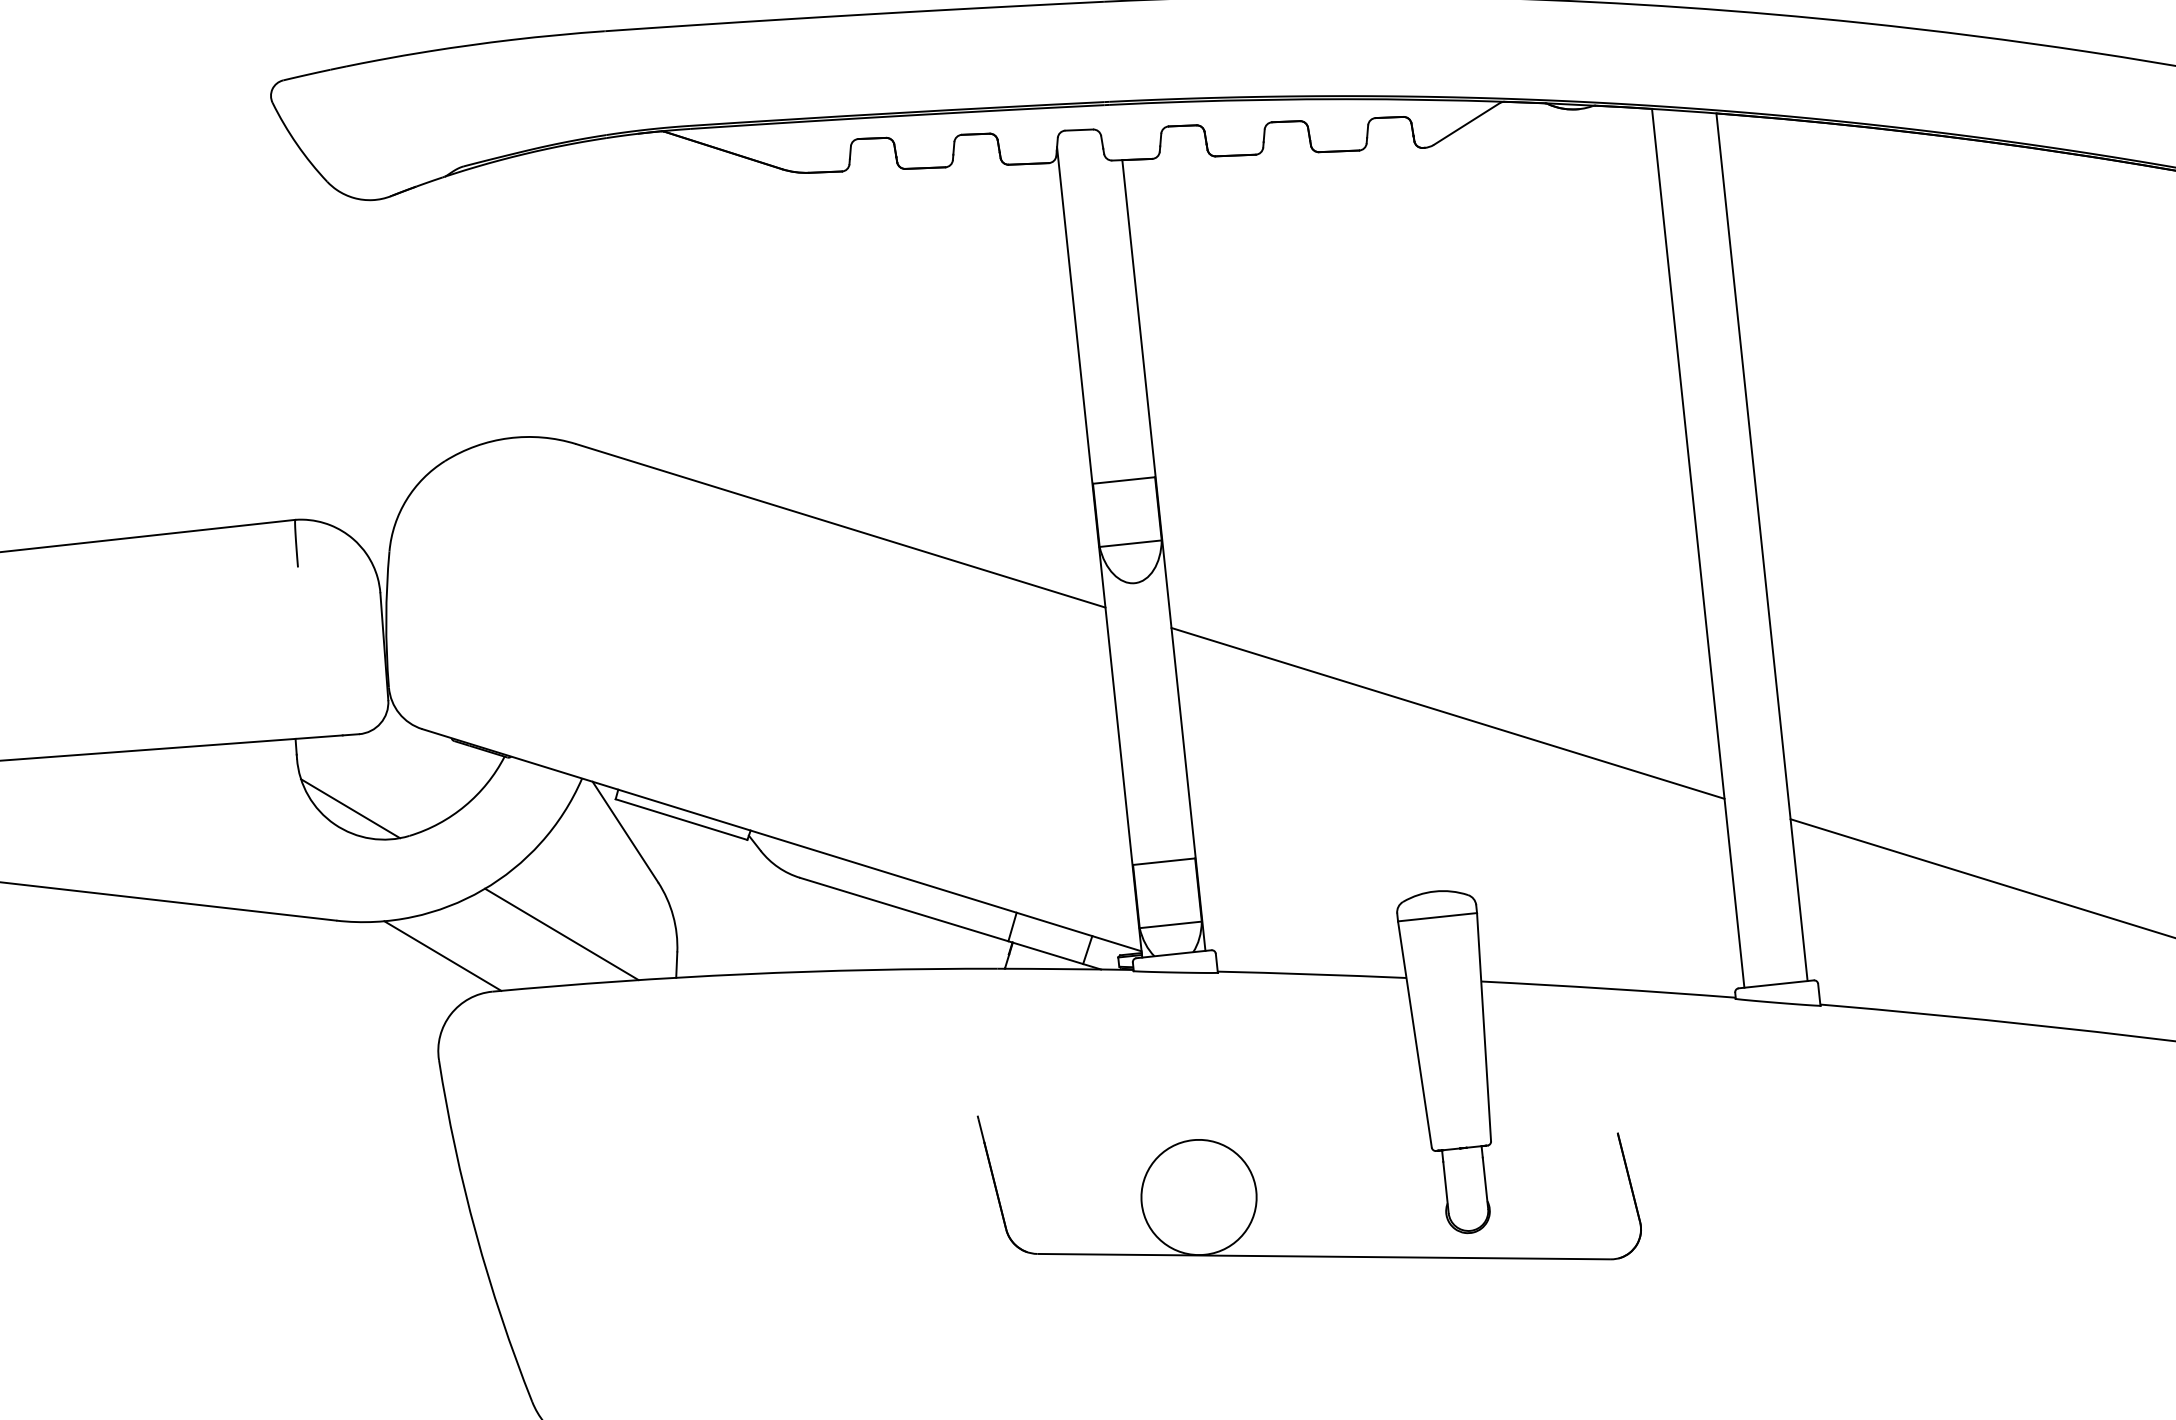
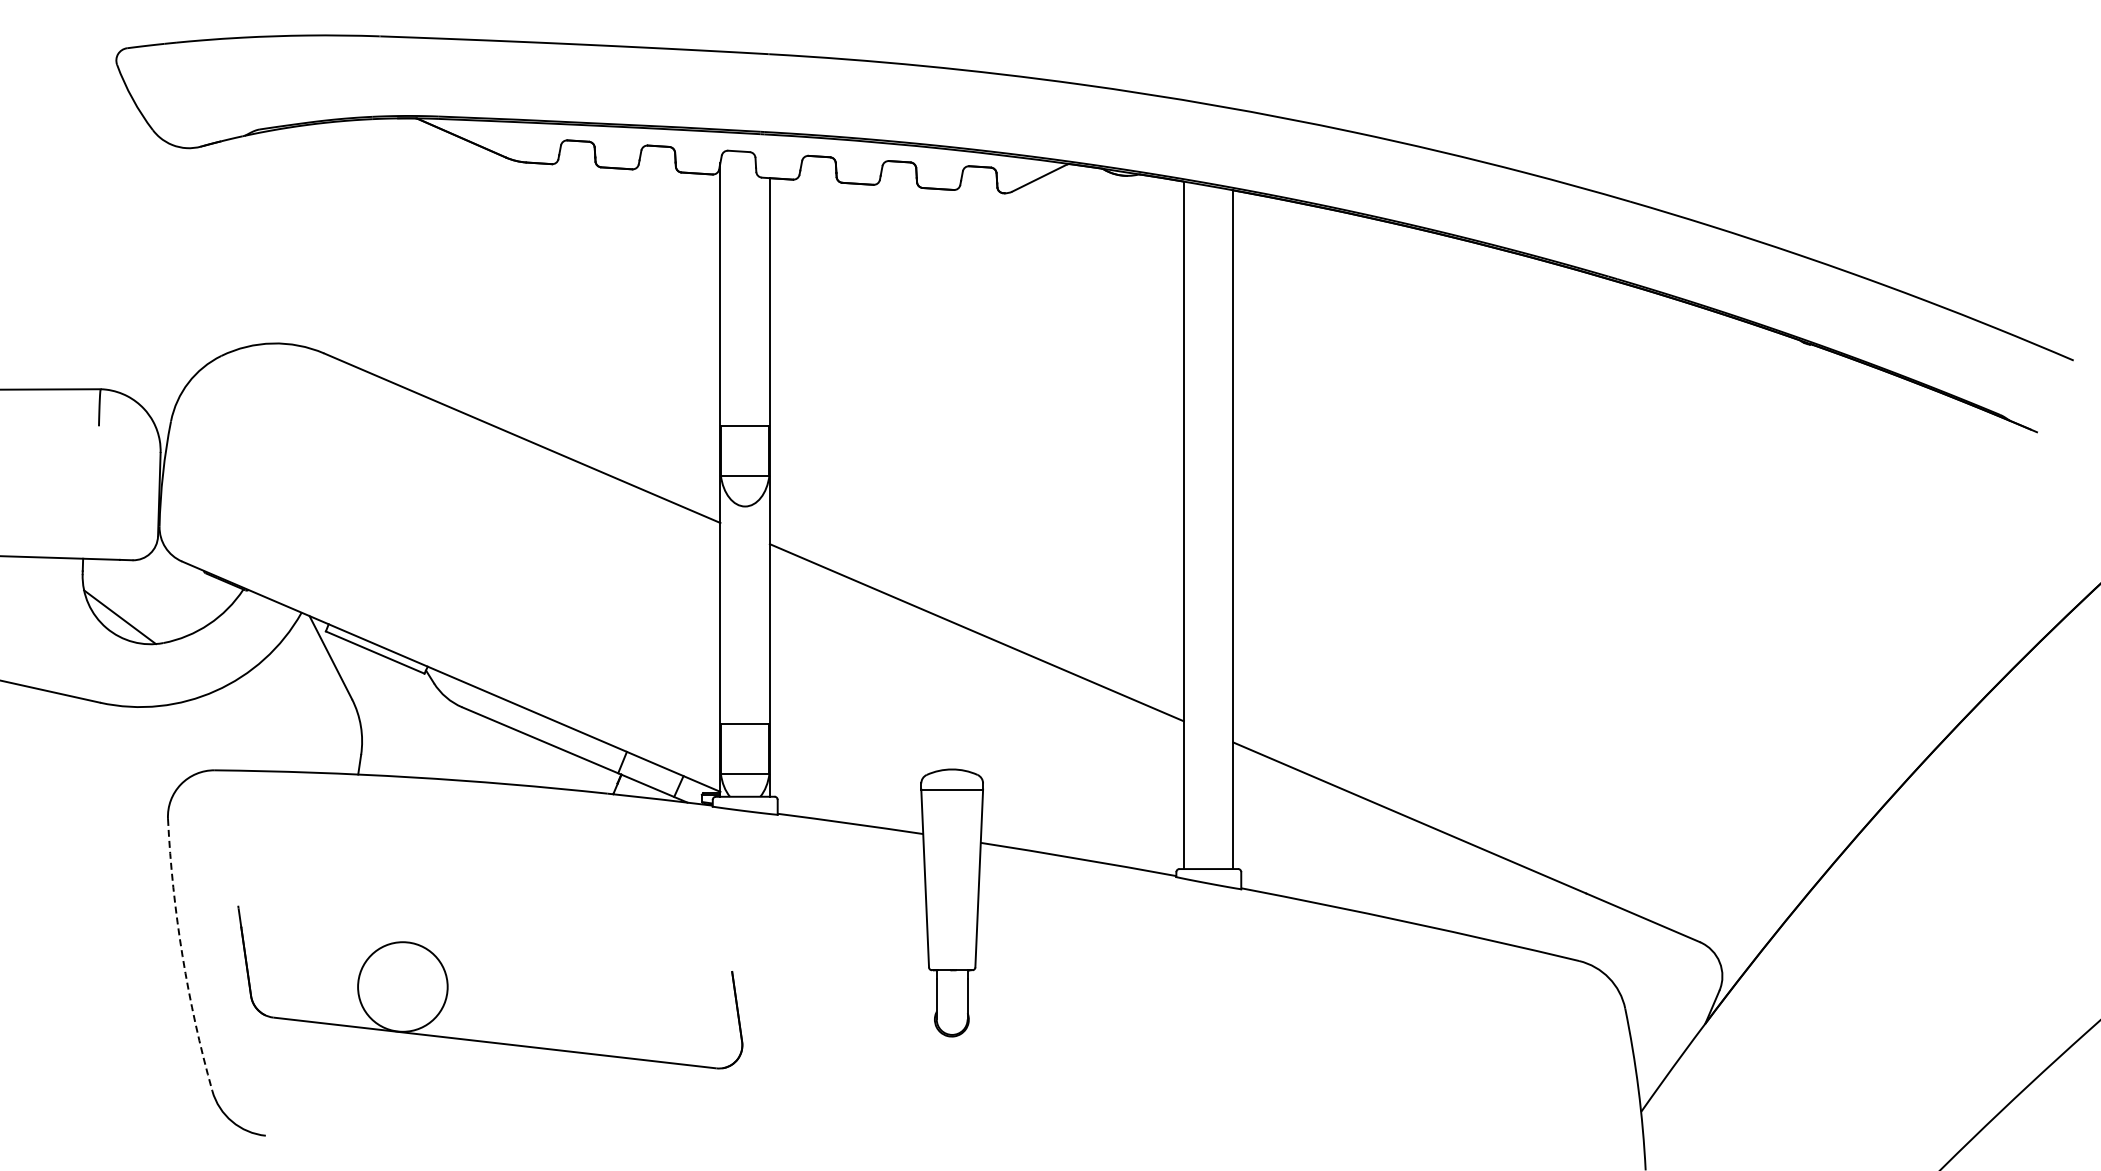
line: (562, 934) -> (273, 731), removed
line: (442, 955) -> (179, 738), removed
part: (1257, 1191) -> (448, 987), moved
arc: (476, 1234) -> (182, 956), solid -> dashed

